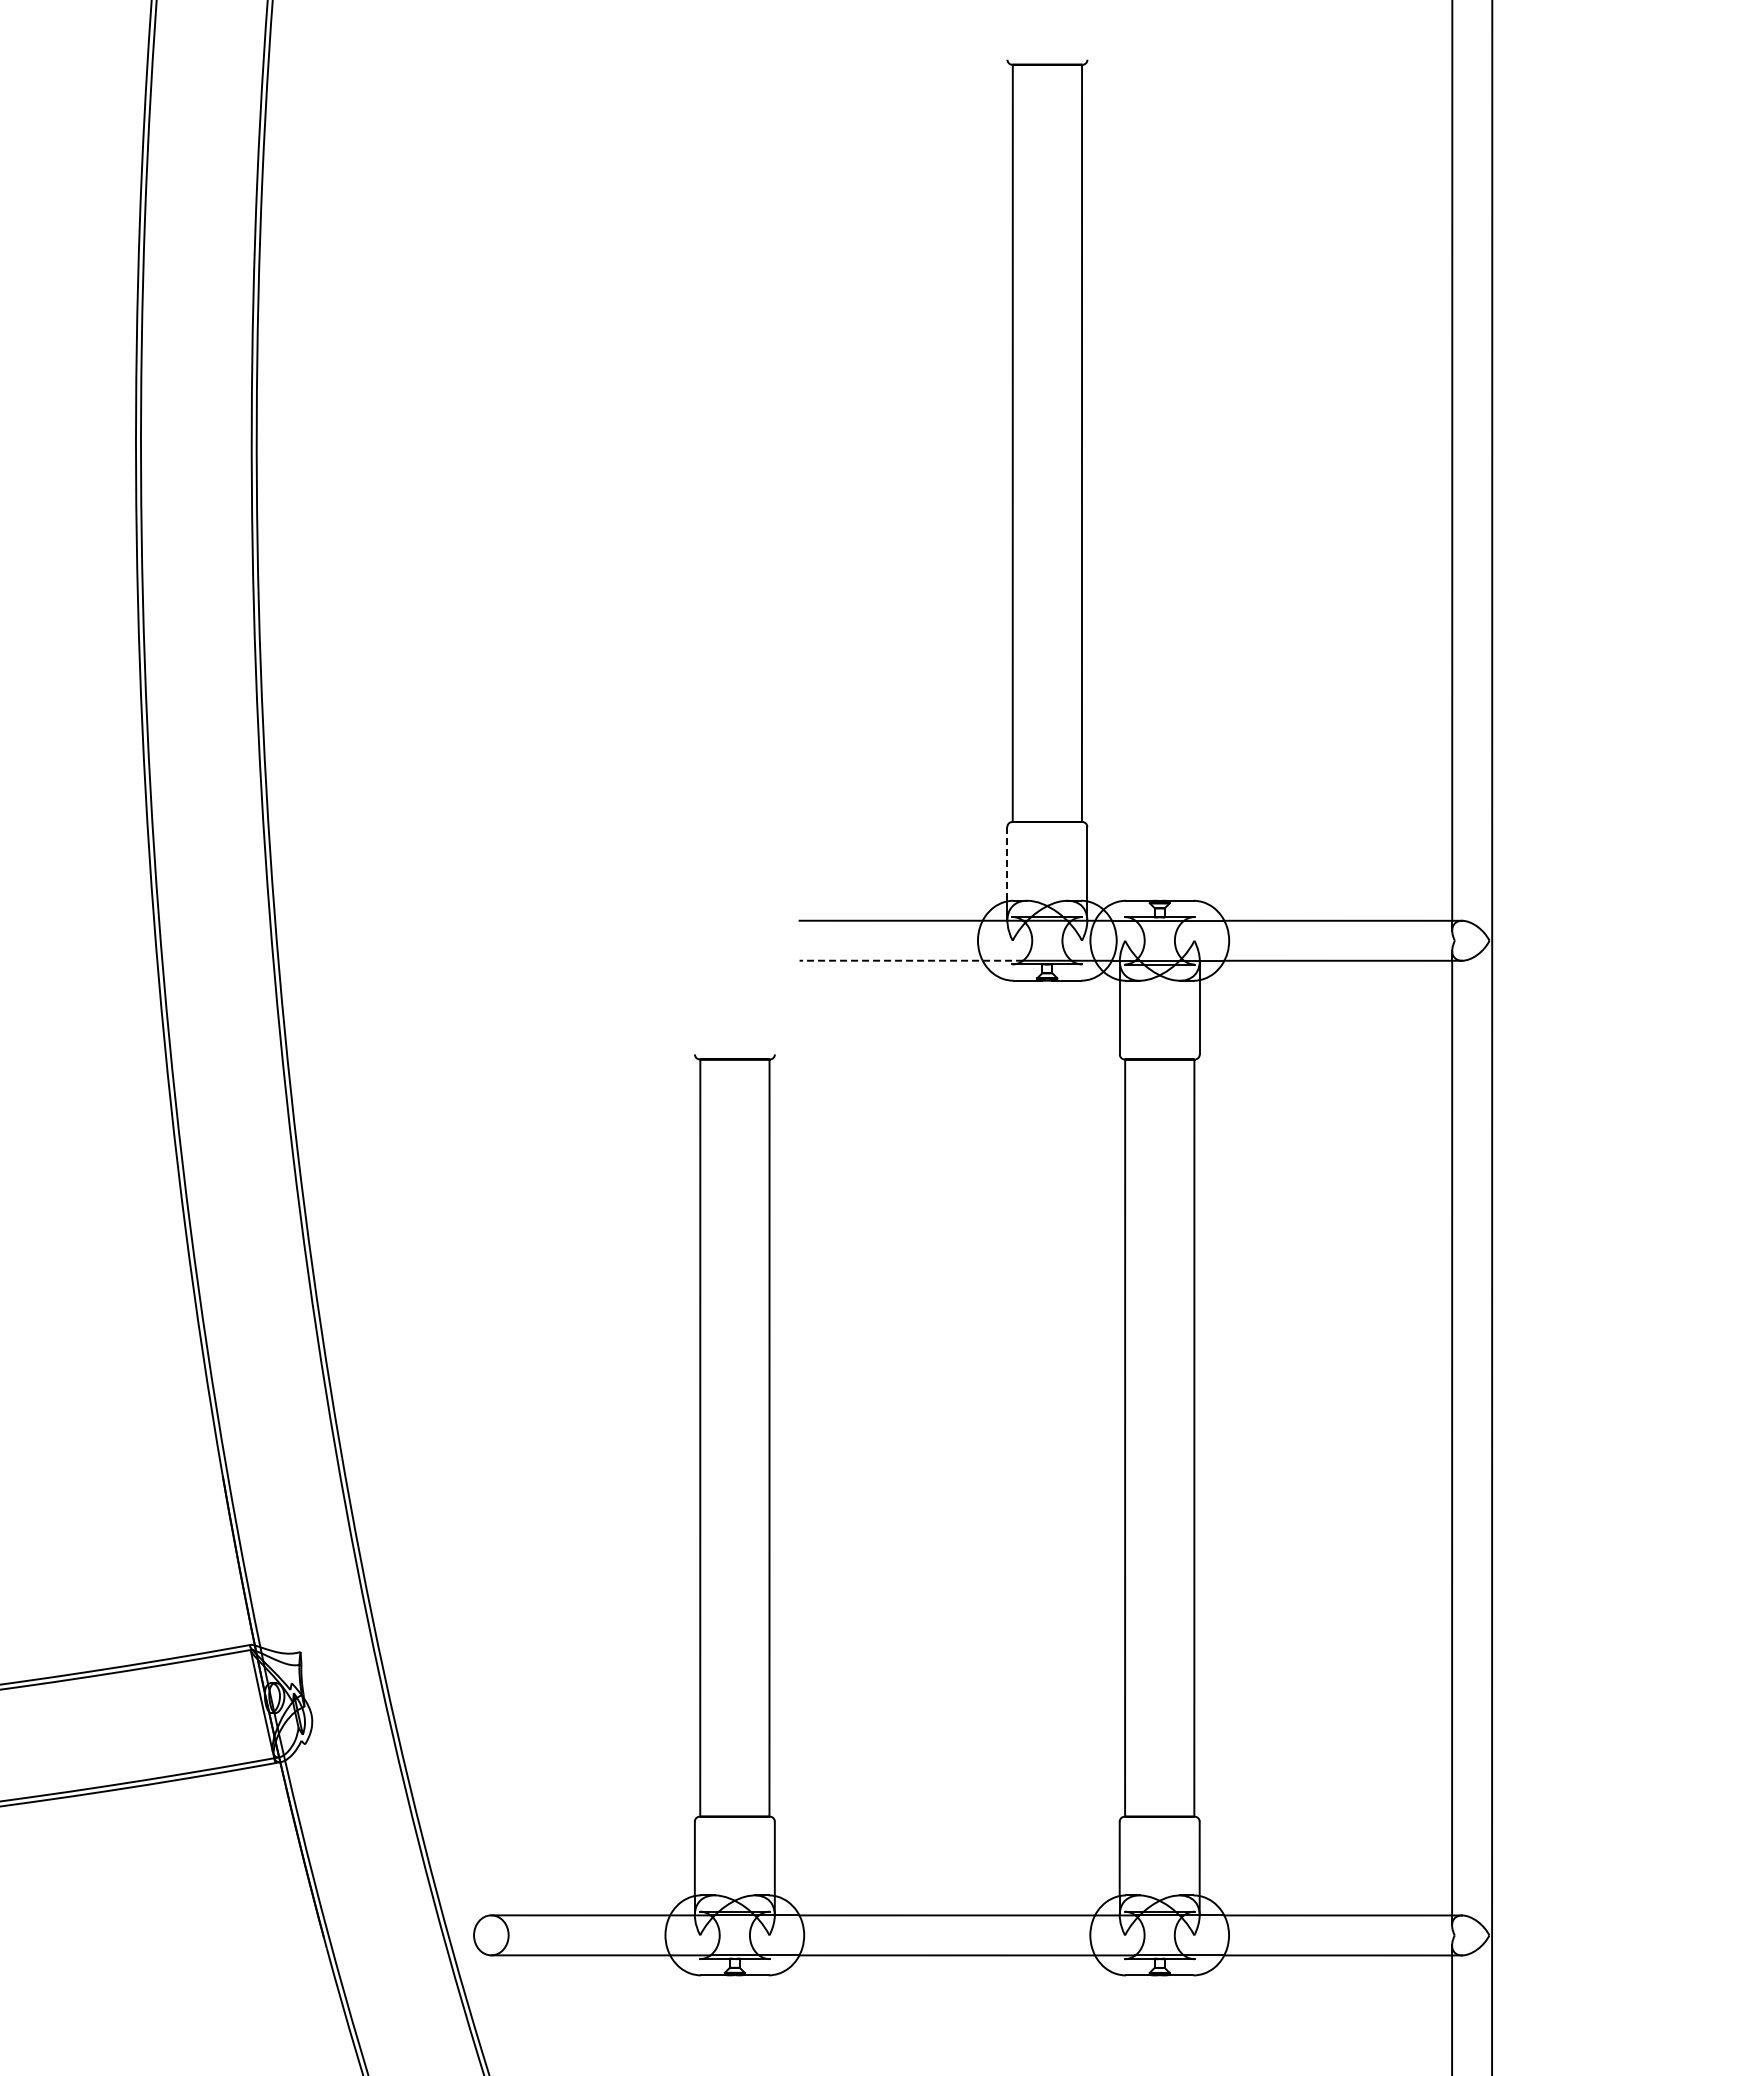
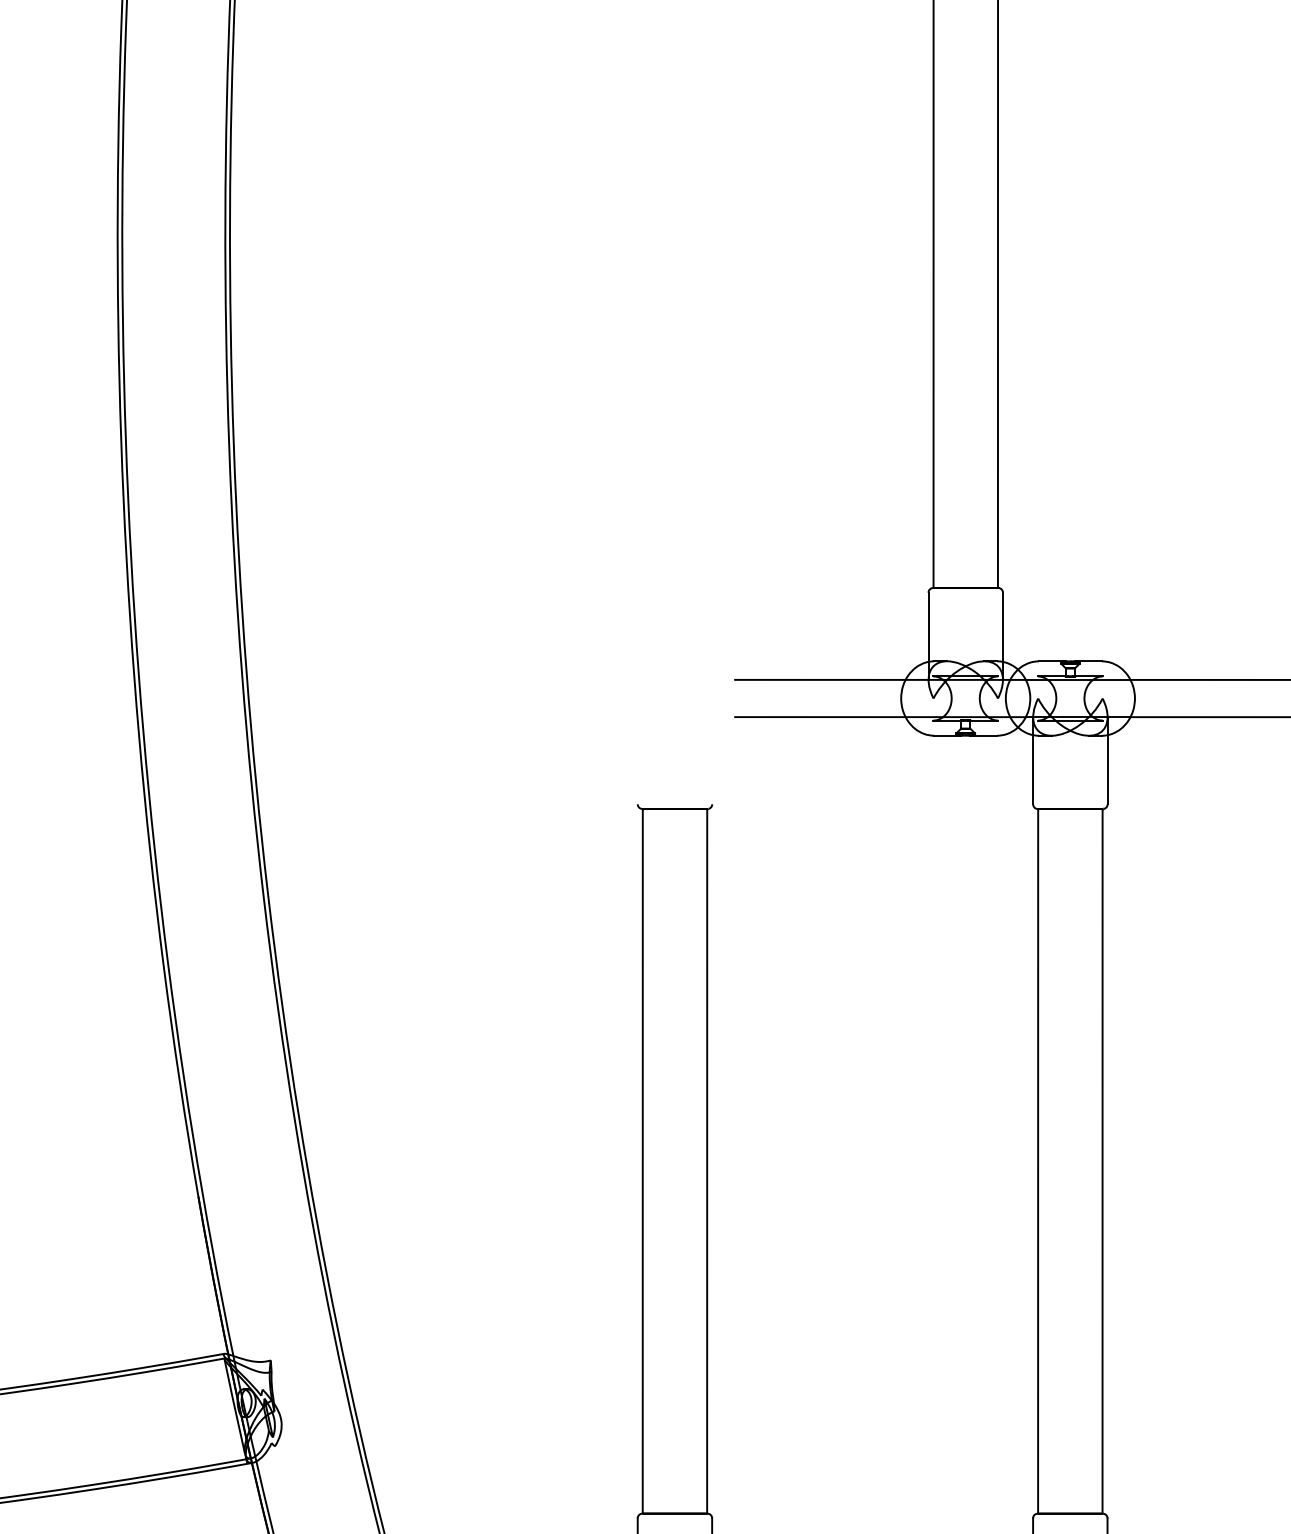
line: (1007, 864) -> (928, 627), dashed -> solid
line: (911, 960) -> (839, 716), dashed -> solid

